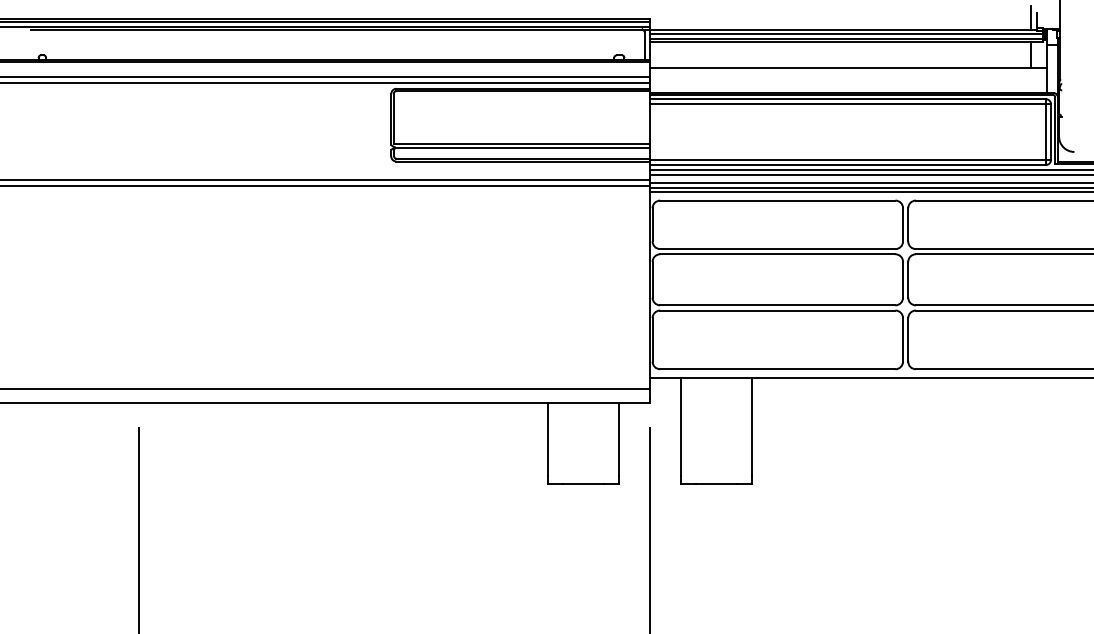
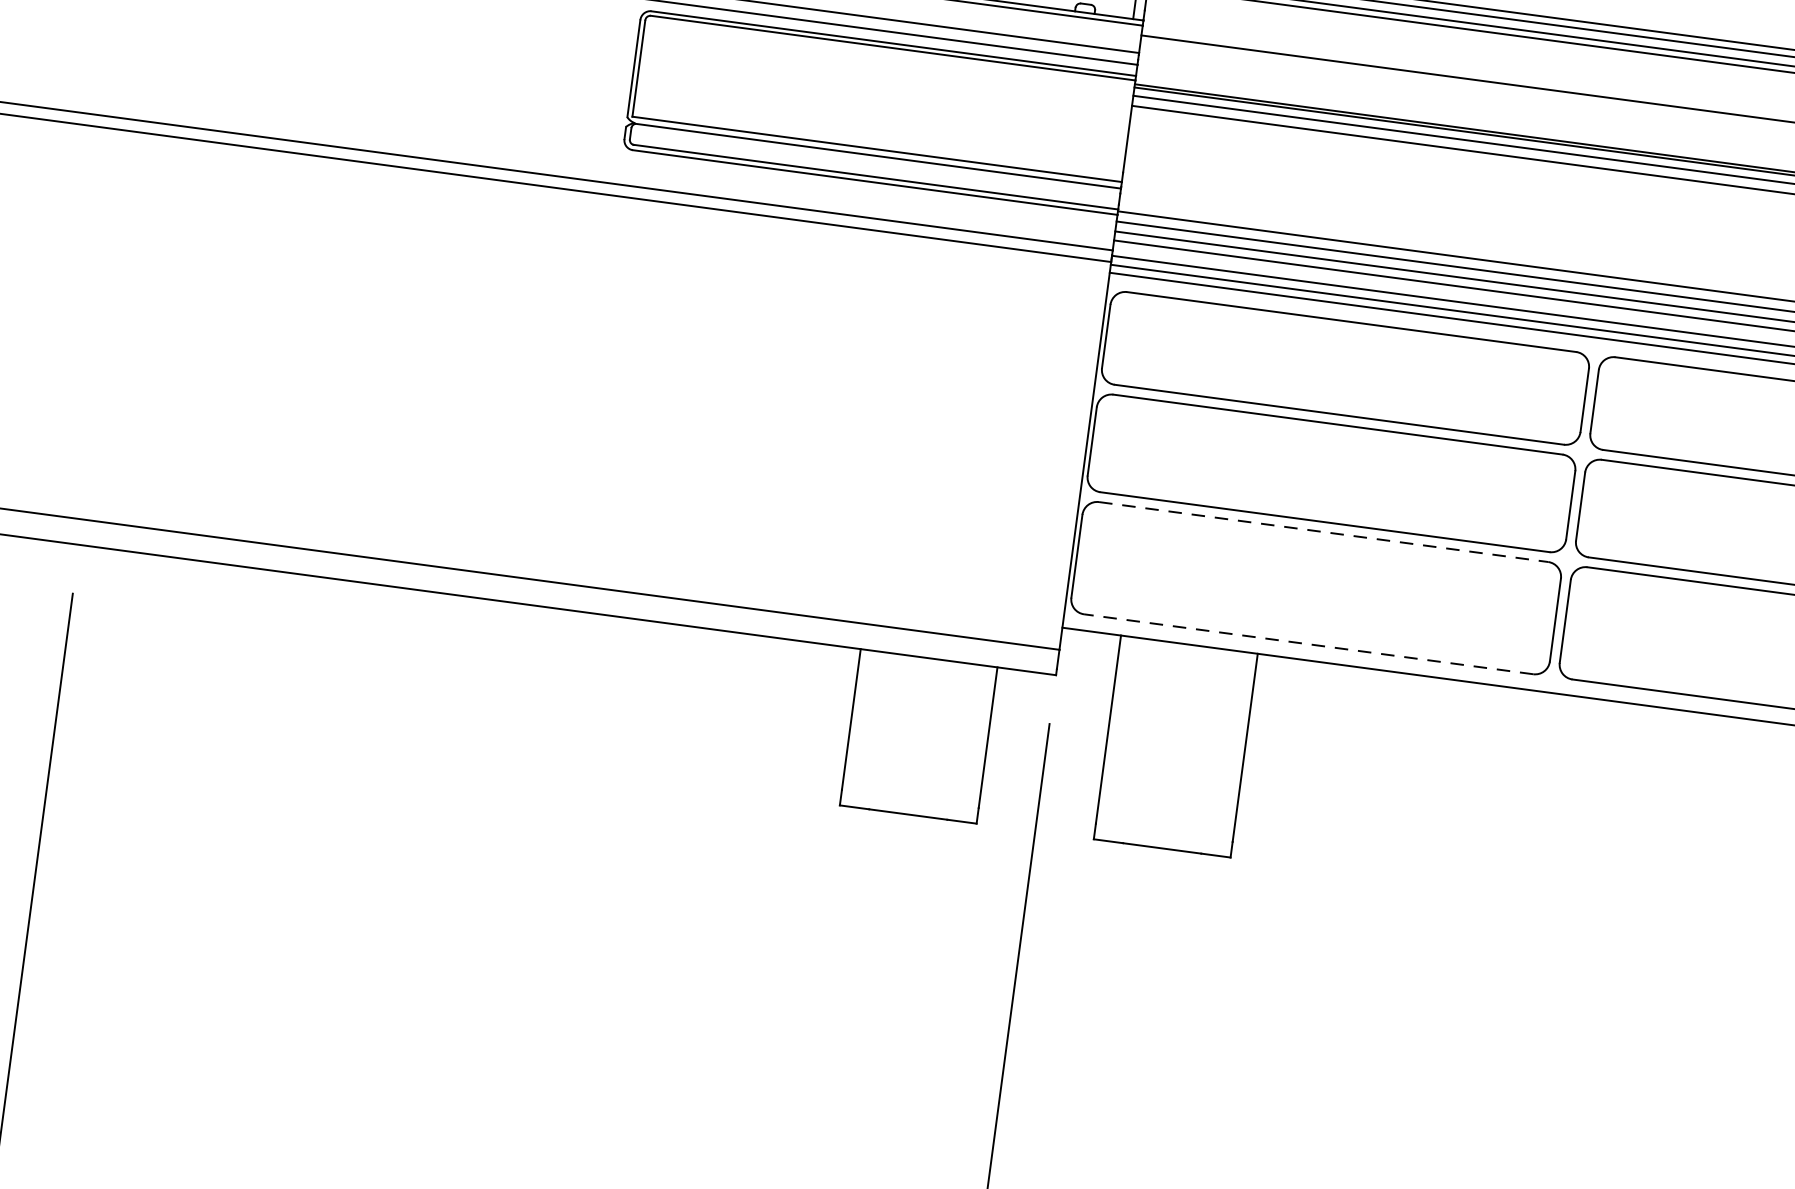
line: (777, 310) -> (1323, 531), solid -> dashed
line: (777, 369) -> (1307, 644), solid -> dashed

